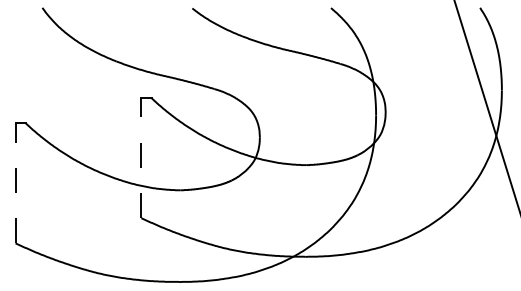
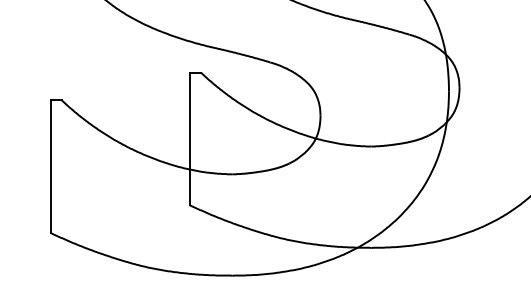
line: (141, 158) -> (189, 139), dashed -> solid
line: (15, 183) -> (50, 166), dashed -> solid

